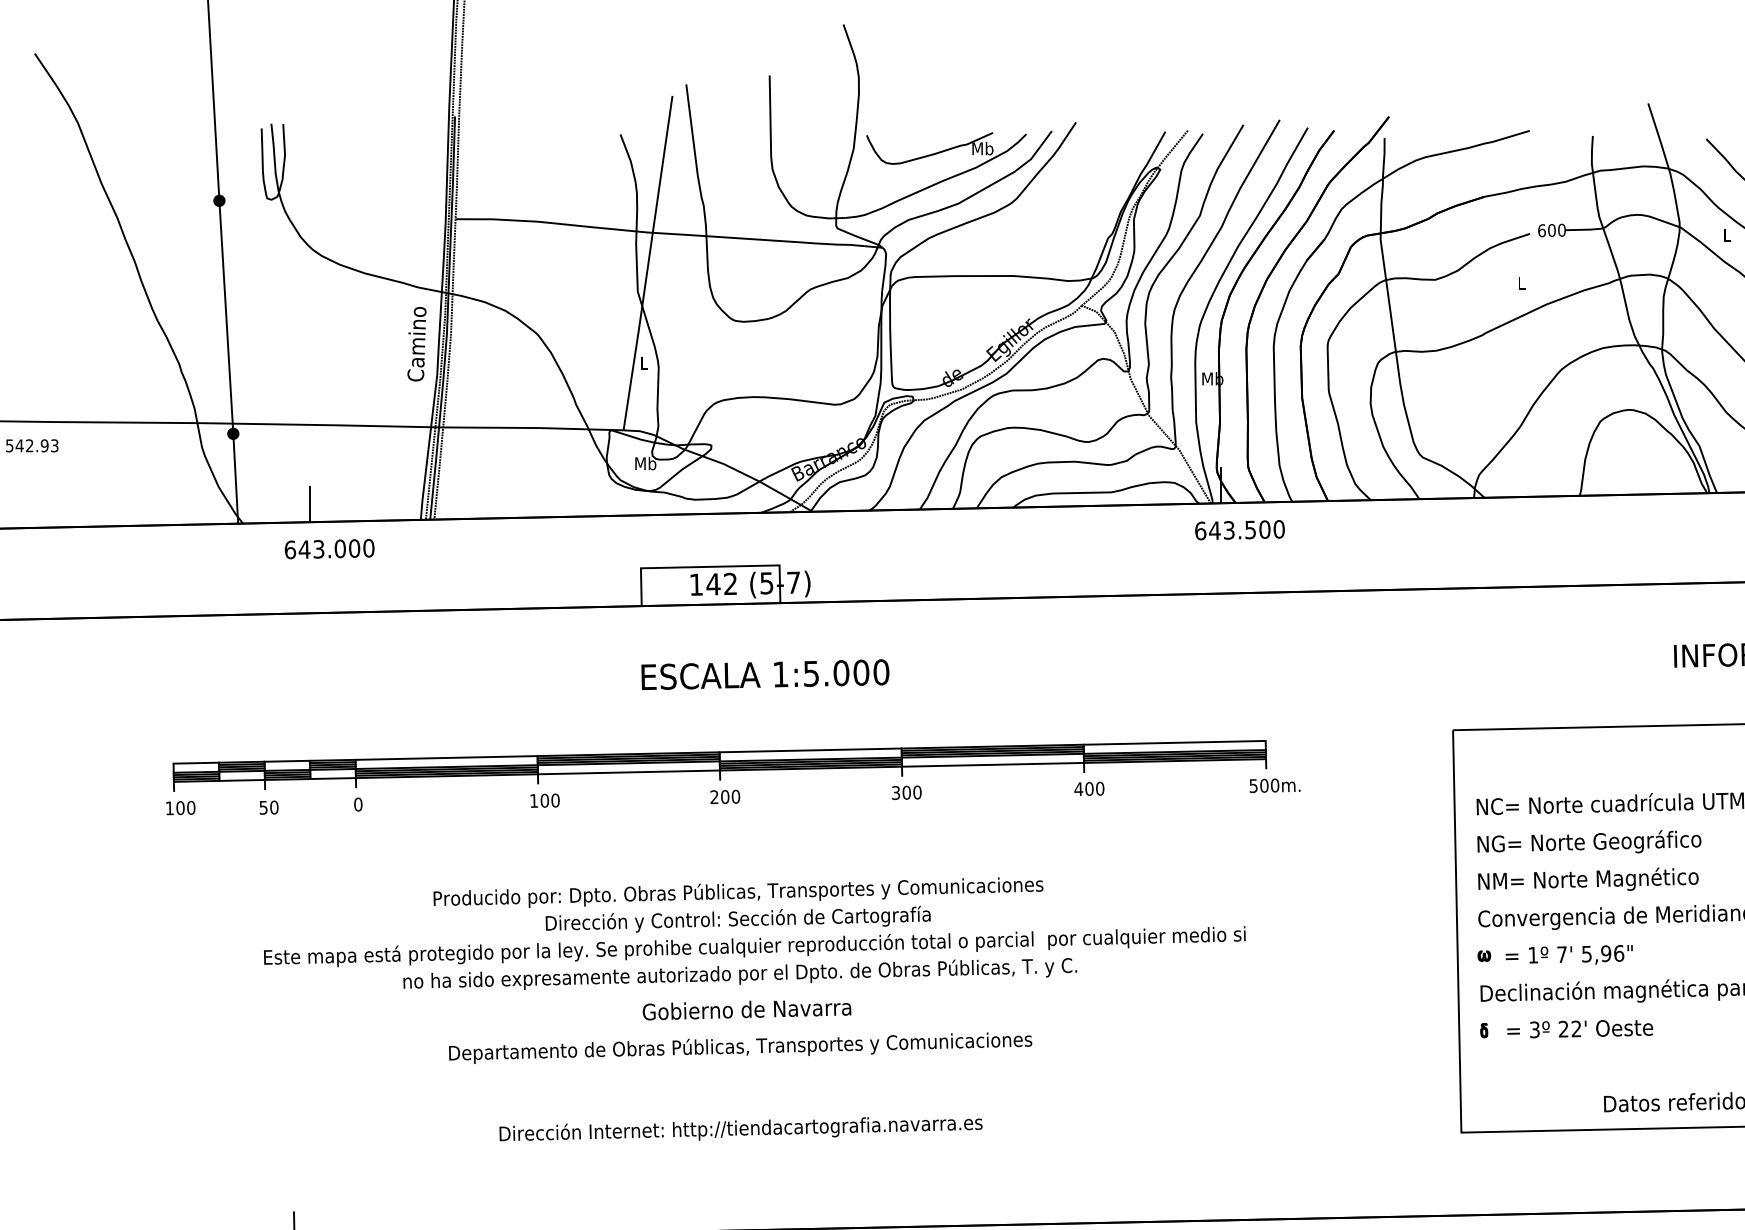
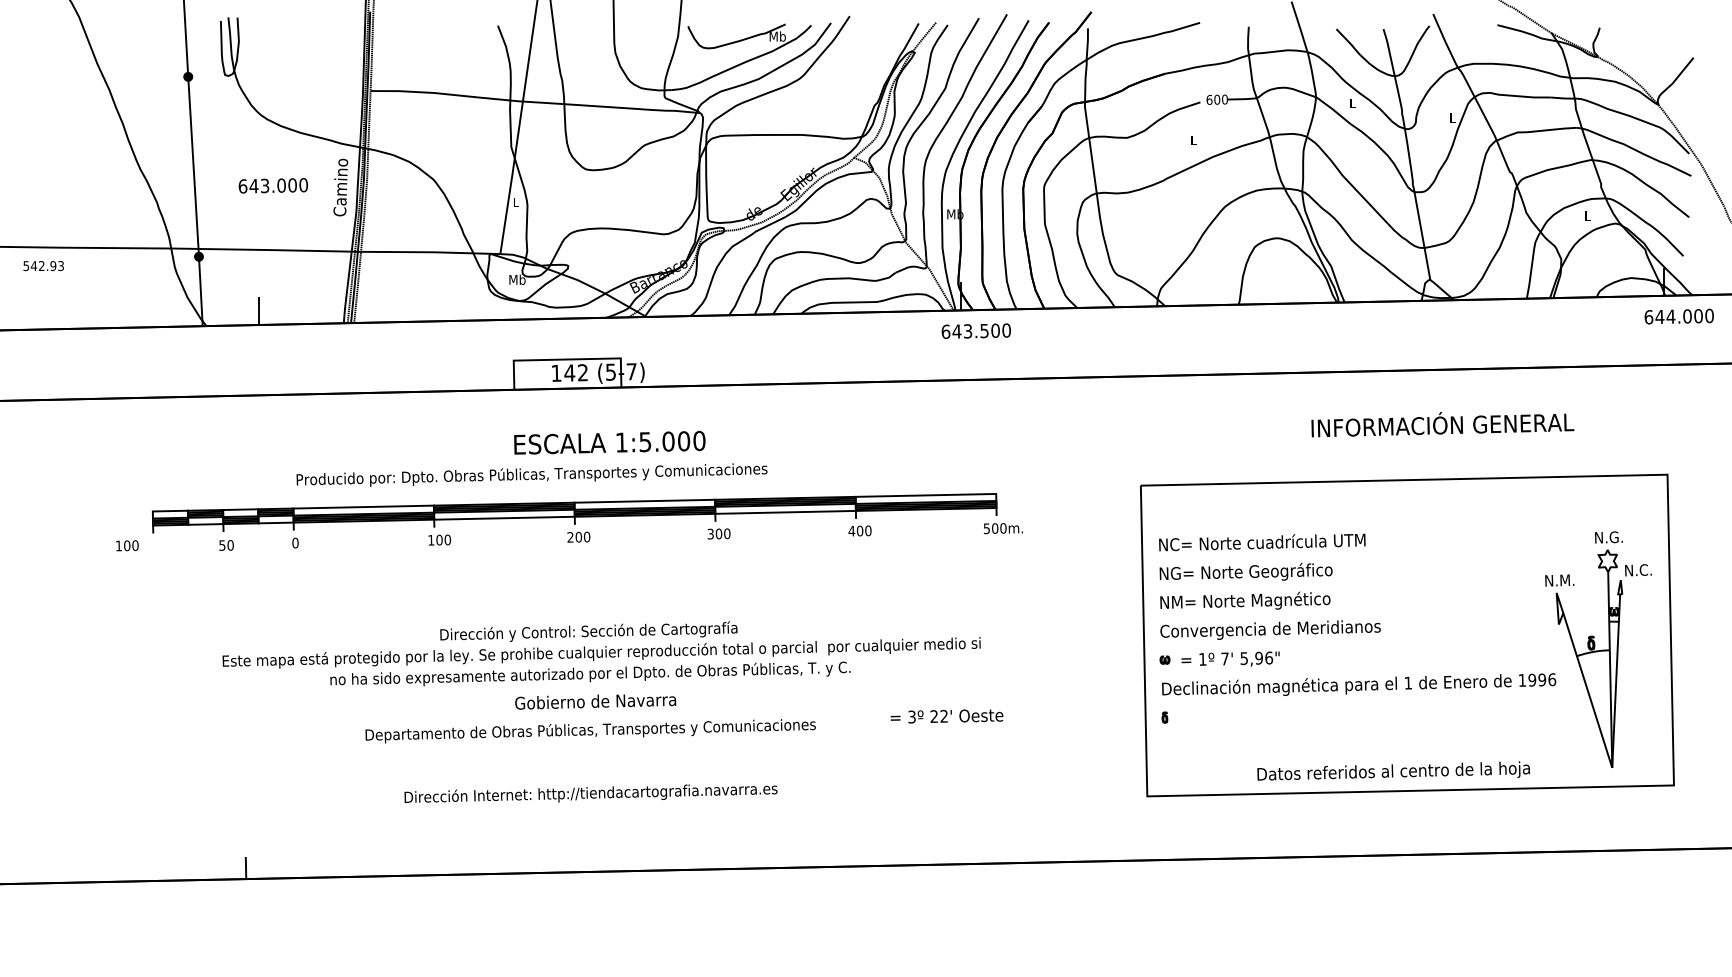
text: (328, 548) -> (272, 185), moved
text: (180, 807) -> (127, 545), moved
text: (737, 891) -> (531, 474), moved
text: (1579, 1029) -> (946, 716), moved

